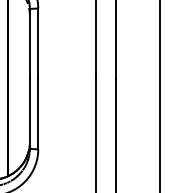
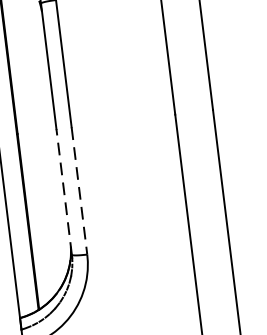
line: (29, 113) -> (63, 191), solid -> dashed
line: (38, 114) -> (79, 191), solid -> dashed

